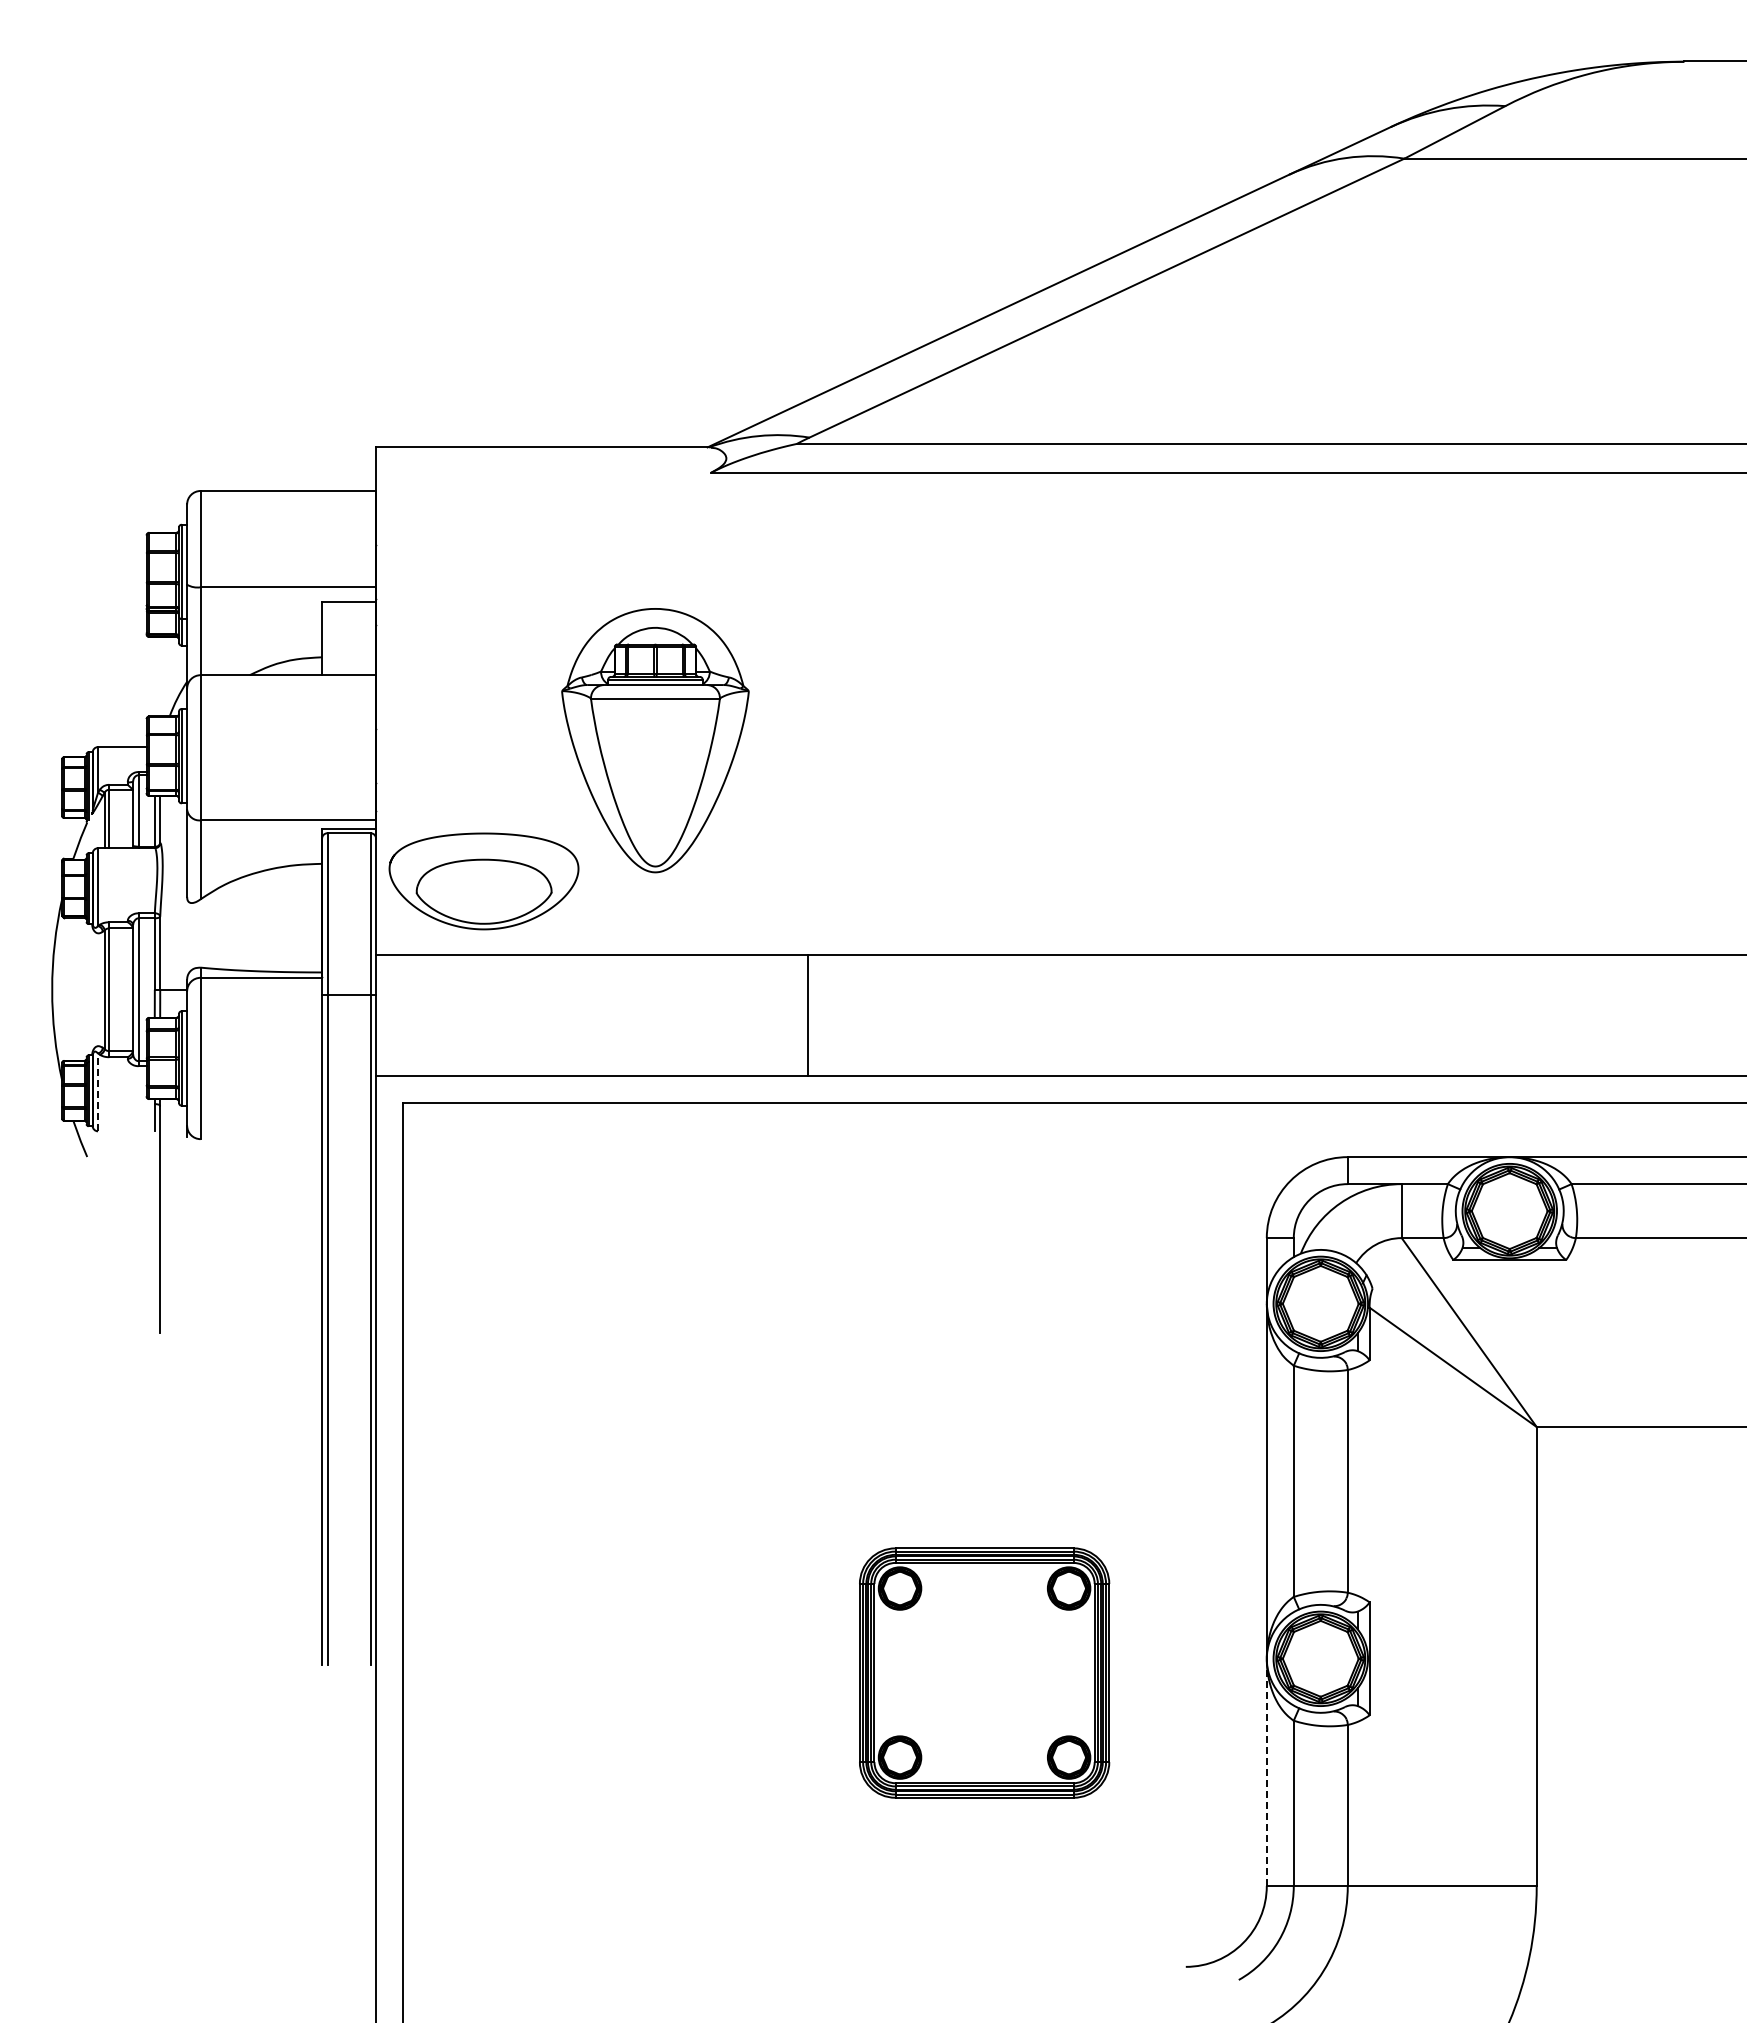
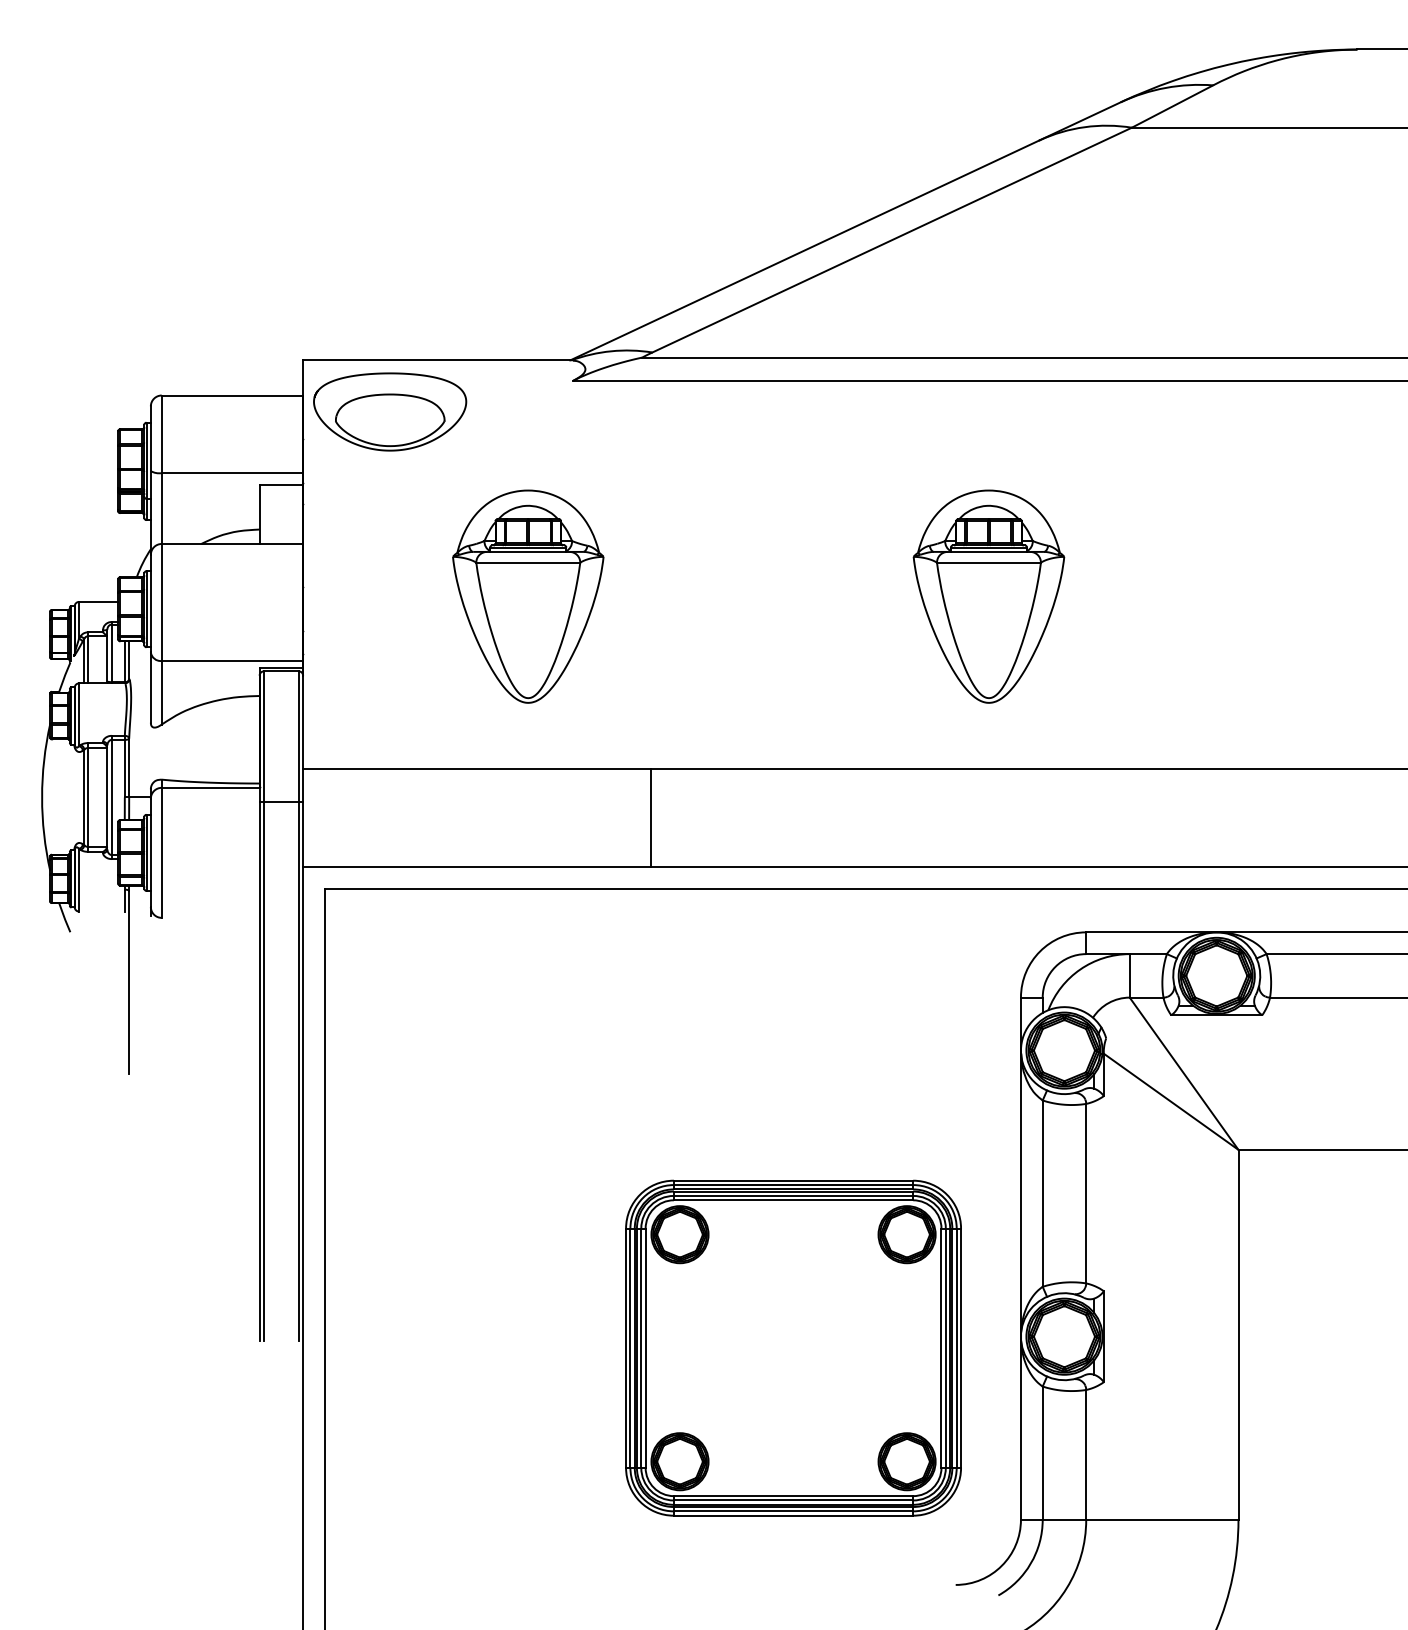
part: (1226, 740) -> (988, 596), added
part: (483, 881) -> (389, 412), moved
line: (98, 1092) -> (79, 880), dashed -> solid
part: (984, 1672) -> (793, 1347), size x1.67
line: (1266, 1772) -> (1020, 1428), dashed -> solid

